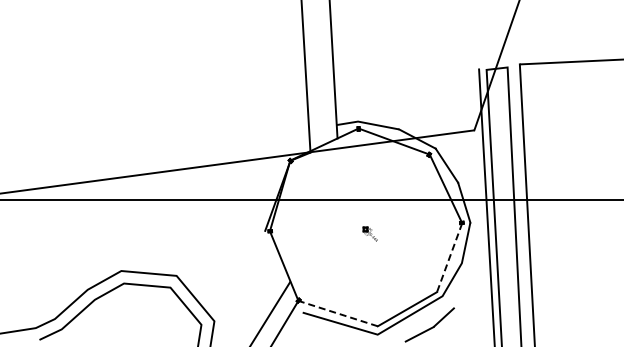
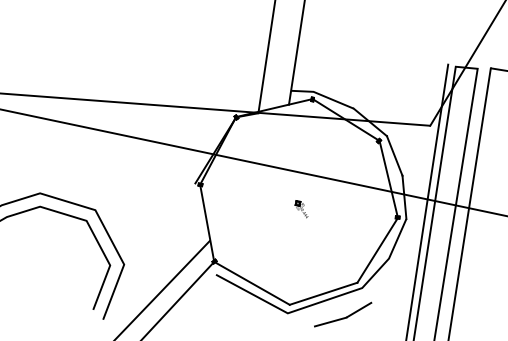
line: (449, 257) -> (377, 250), dashed -> solid
line: (338, 313) -> (252, 283), dashed -> solid

